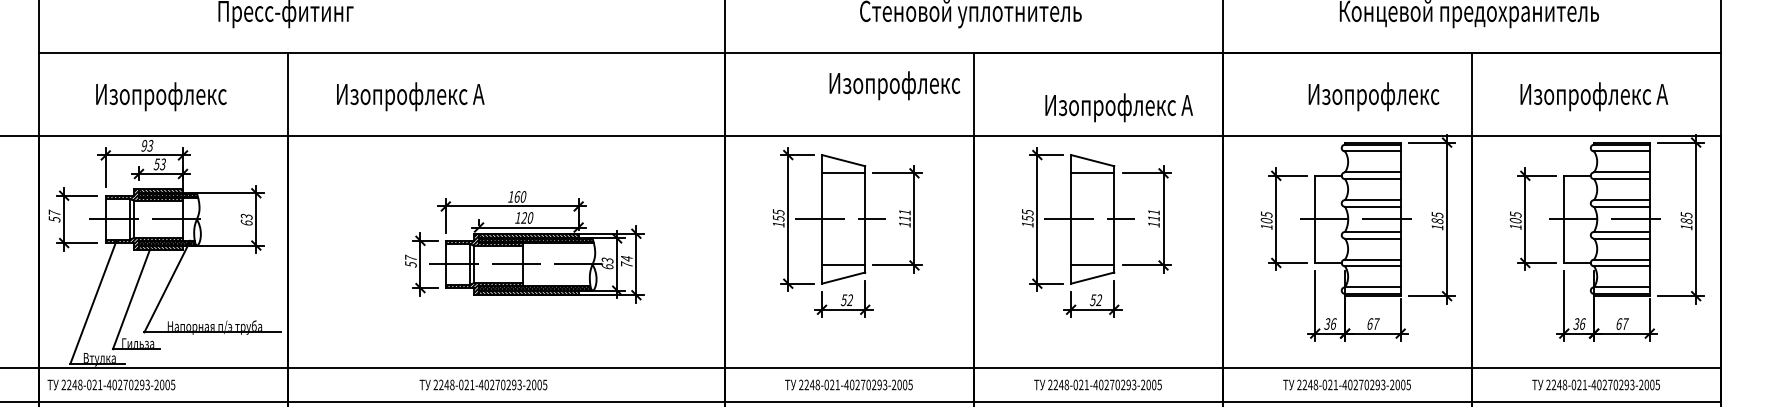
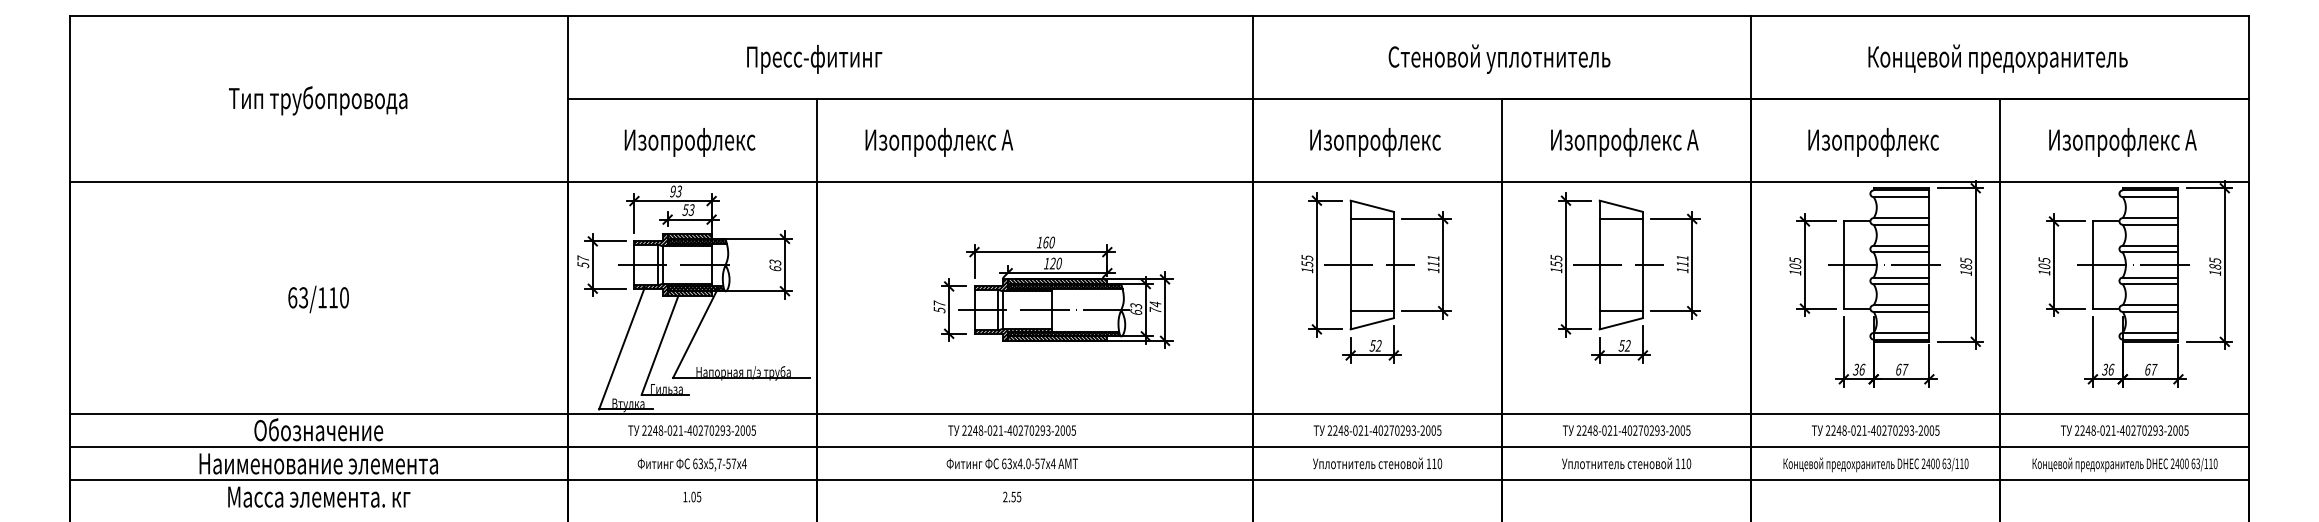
text: (894, 85) -> (1375, 142), moved
text: (1373, 96) -> (1873, 142), moved
text: (1118, 107) -> (1624, 142), moved
text: (110, 384) -> (691, 430), moved

